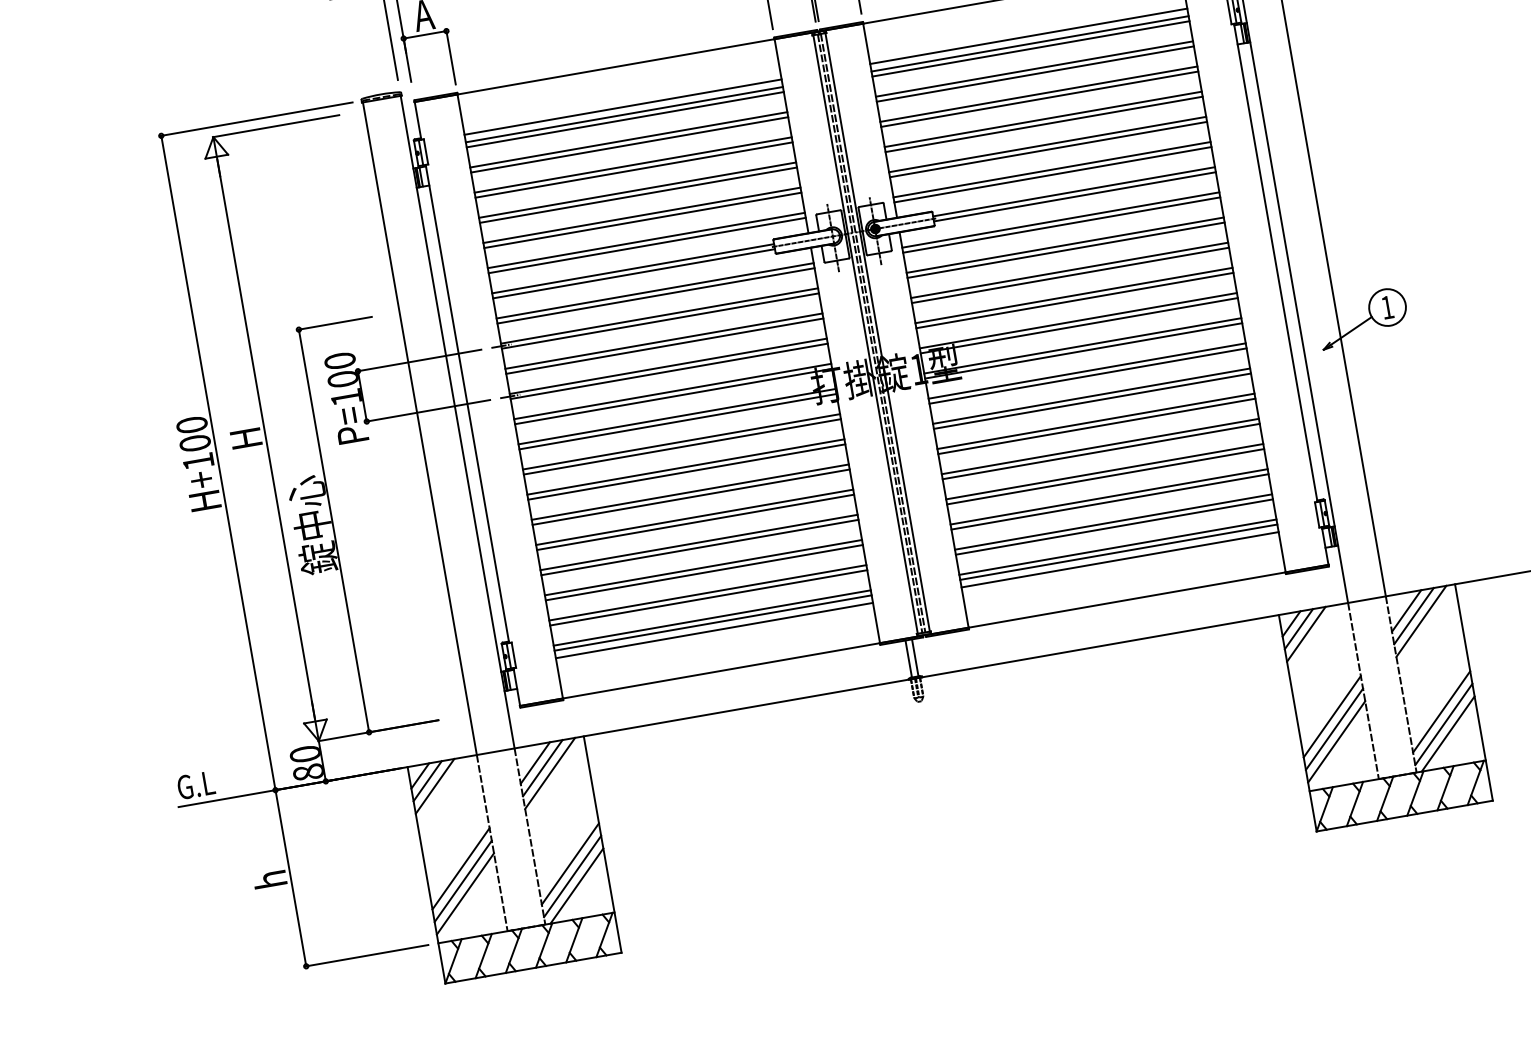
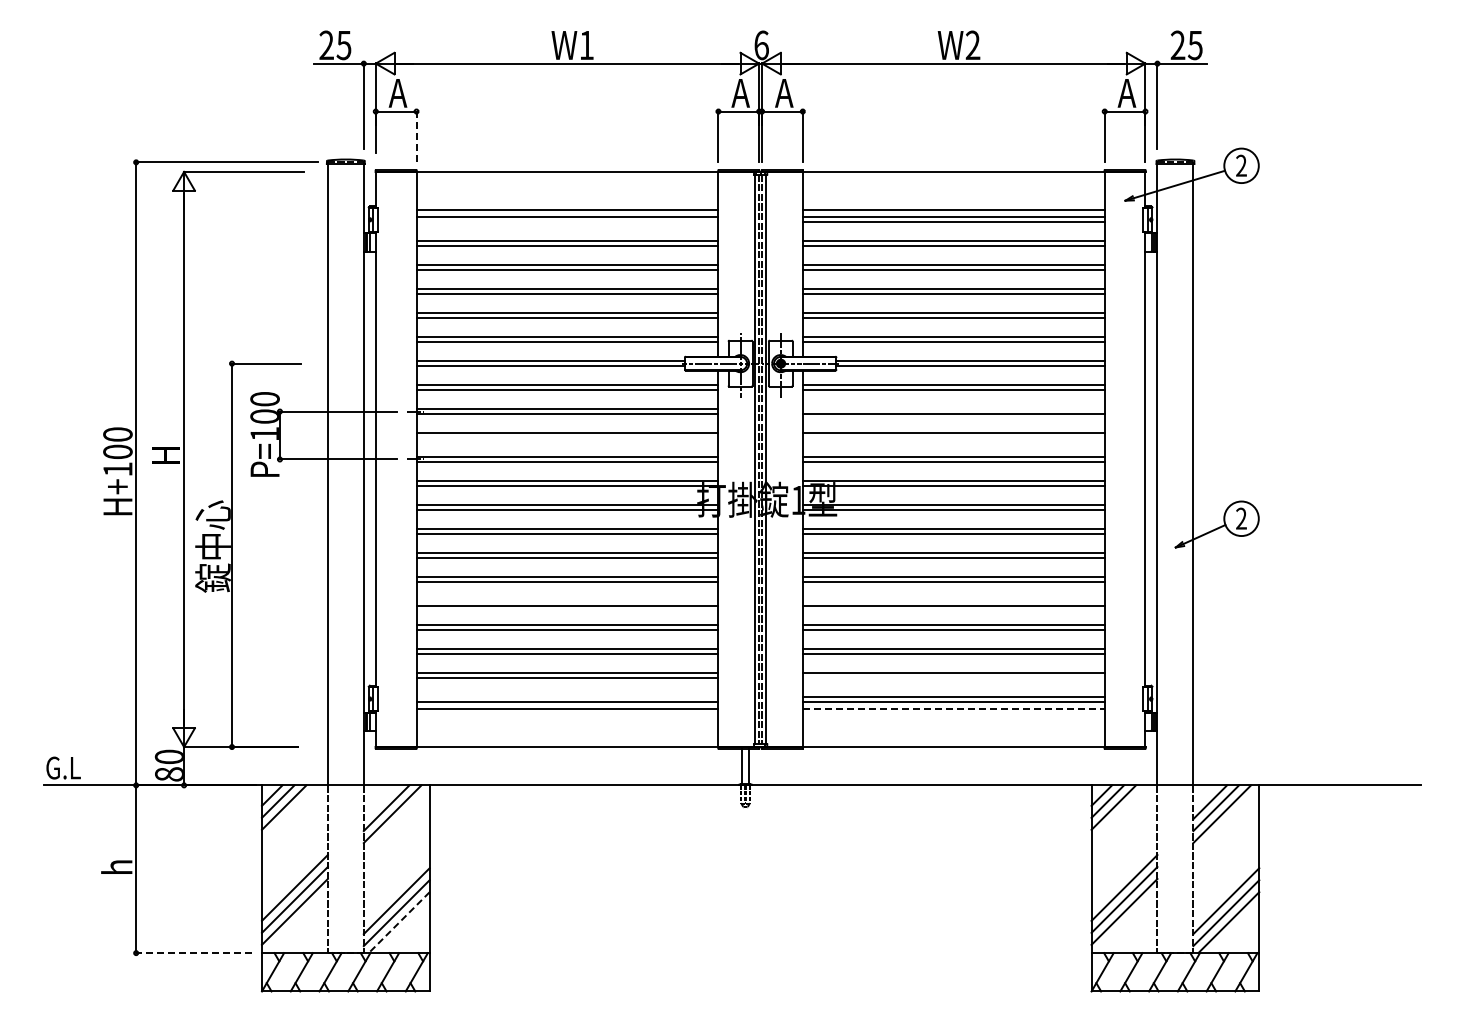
line: (450, 57) -> (416, 136), solid -> dashed
line: (625, 119) -> (567, 222), removed
line: (1064, 245) -> (953, 409), removed
line: (1070, 274) -> (953, 437), removed
text: (1387, 307) -> (1241, 518), 1 -> 2
line: (664, 345) -> (567, 437), removed
line: (1100, 446) -> (953, 600), removed
line: (694, 516) -> (567, 600), removed
line: (1114, 527) -> (953, 677), removed
line: (1119, 559) -> (953, 708), solid -> dashed
line: (712, 617) -> (567, 696), removed
line: (535, 763) -> (380, 802), removed
line: (576, 887) -> (398, 923), solid -> dashed
line: (366, 956) -> (193, 953), solid -> dashed

